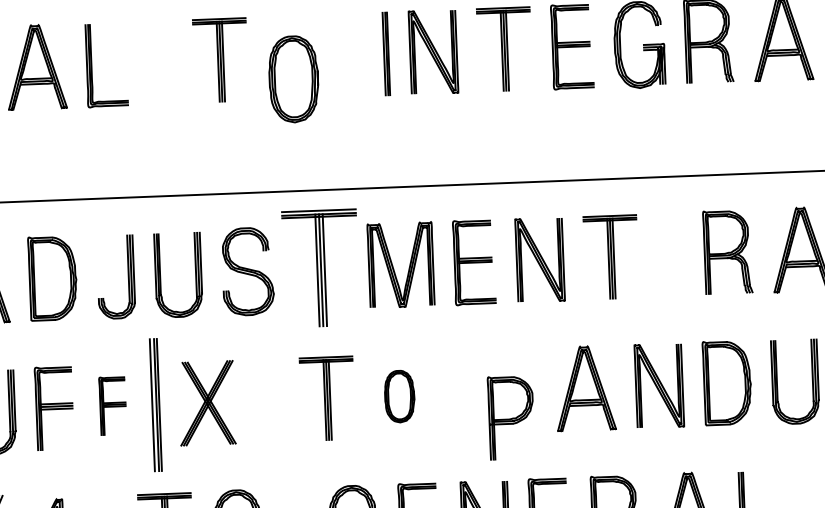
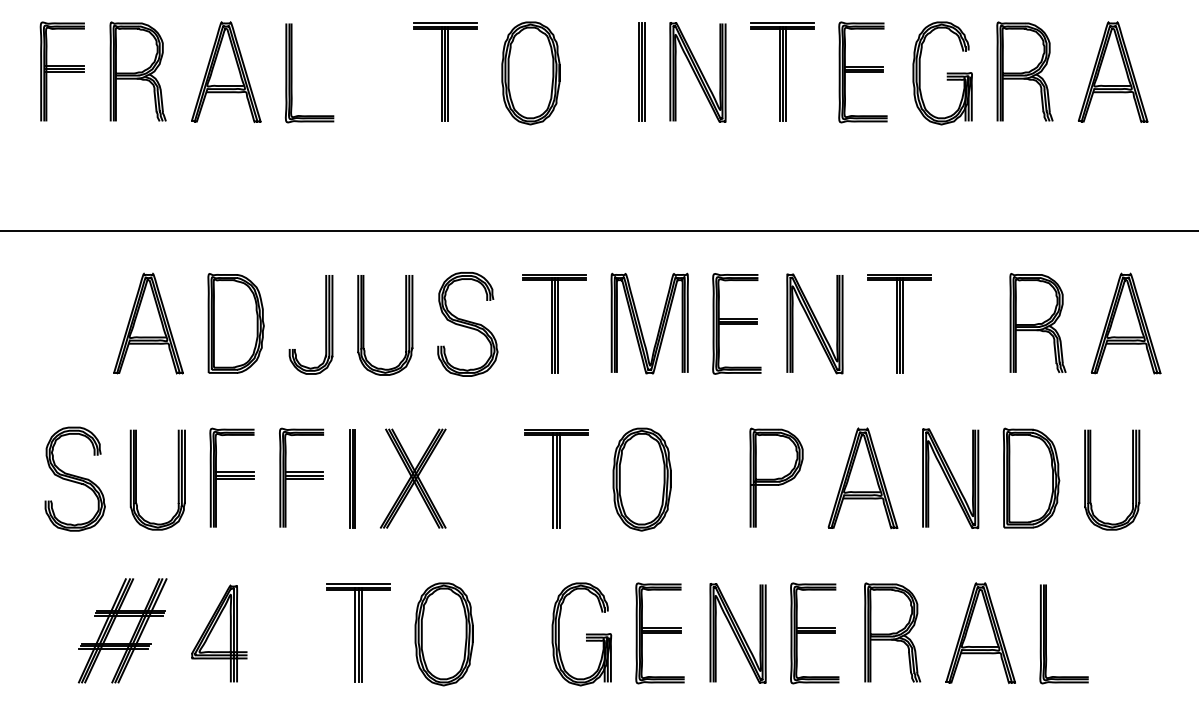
part: (293, 79) -> (530, 73), moved
part: (320, 268) -> (554, 323), size x0.71
part: (399, 396) -> (641, 479), size x1.67
part: (112, 405) -> (301, 477), size x1.43
part: (155, 405) -> (352, 478), size x0.62
part: (511, 417) -> (776, 477), moved

